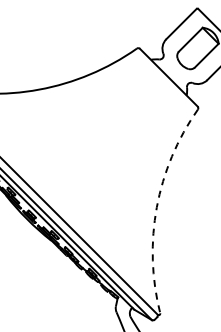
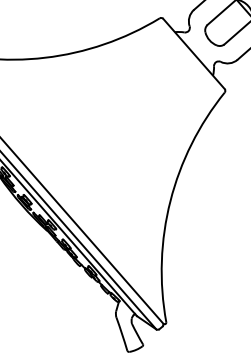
arc: (156, 207) -> (170, 201), dashed -> solid

